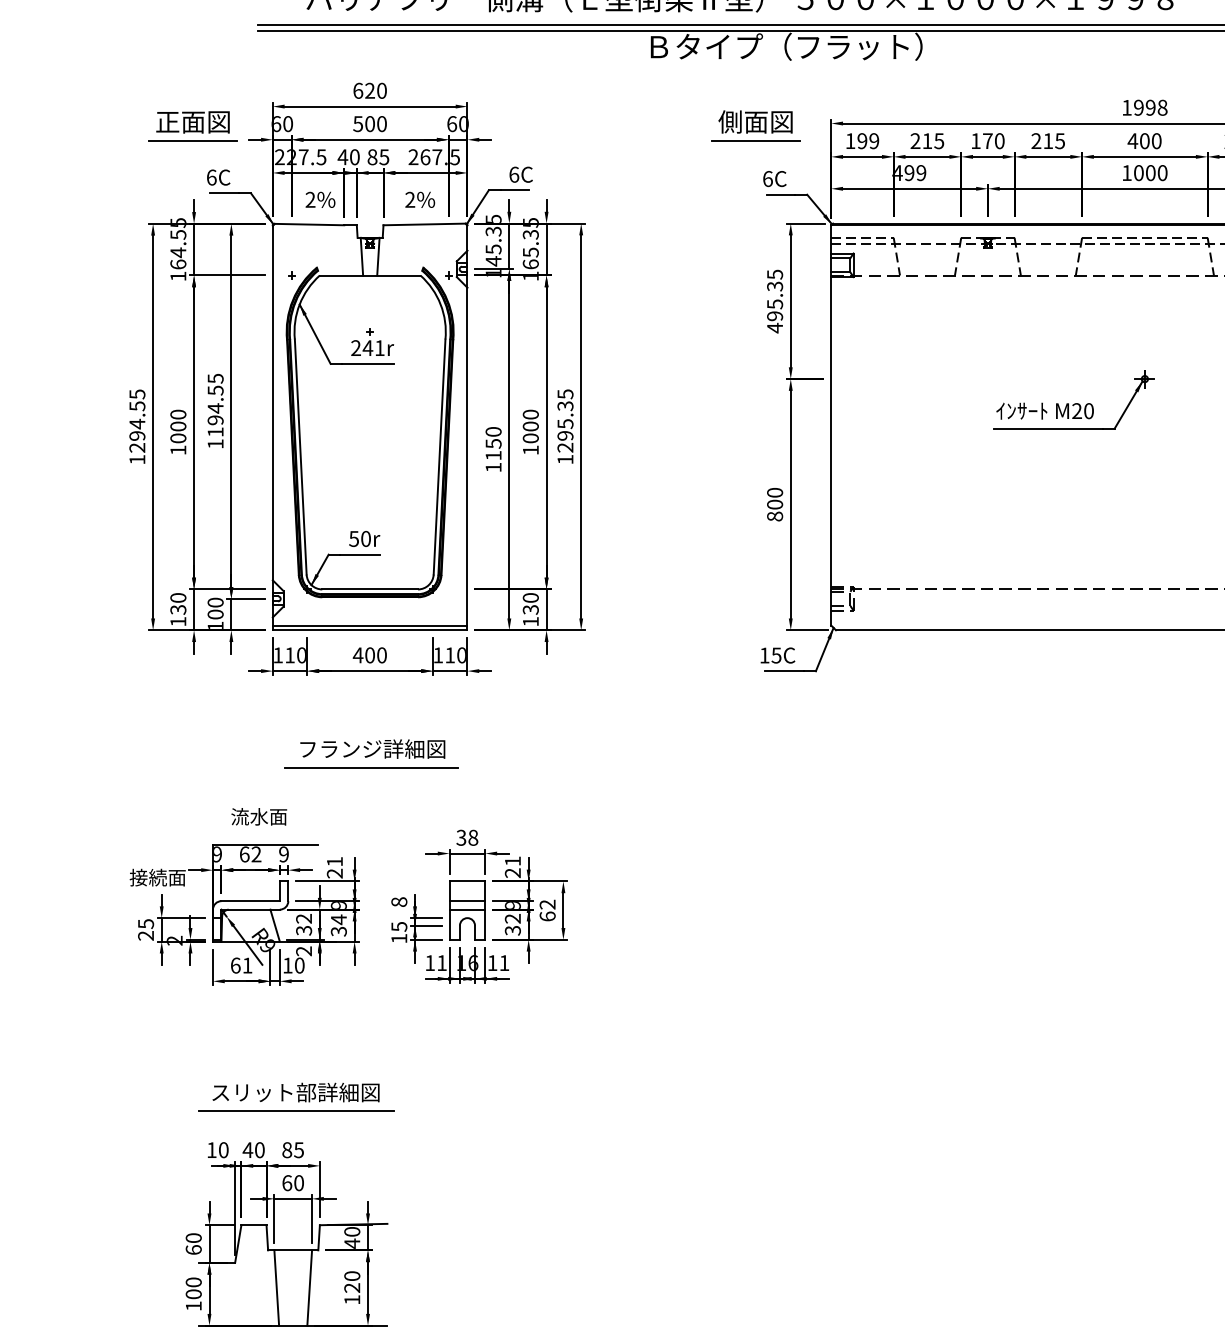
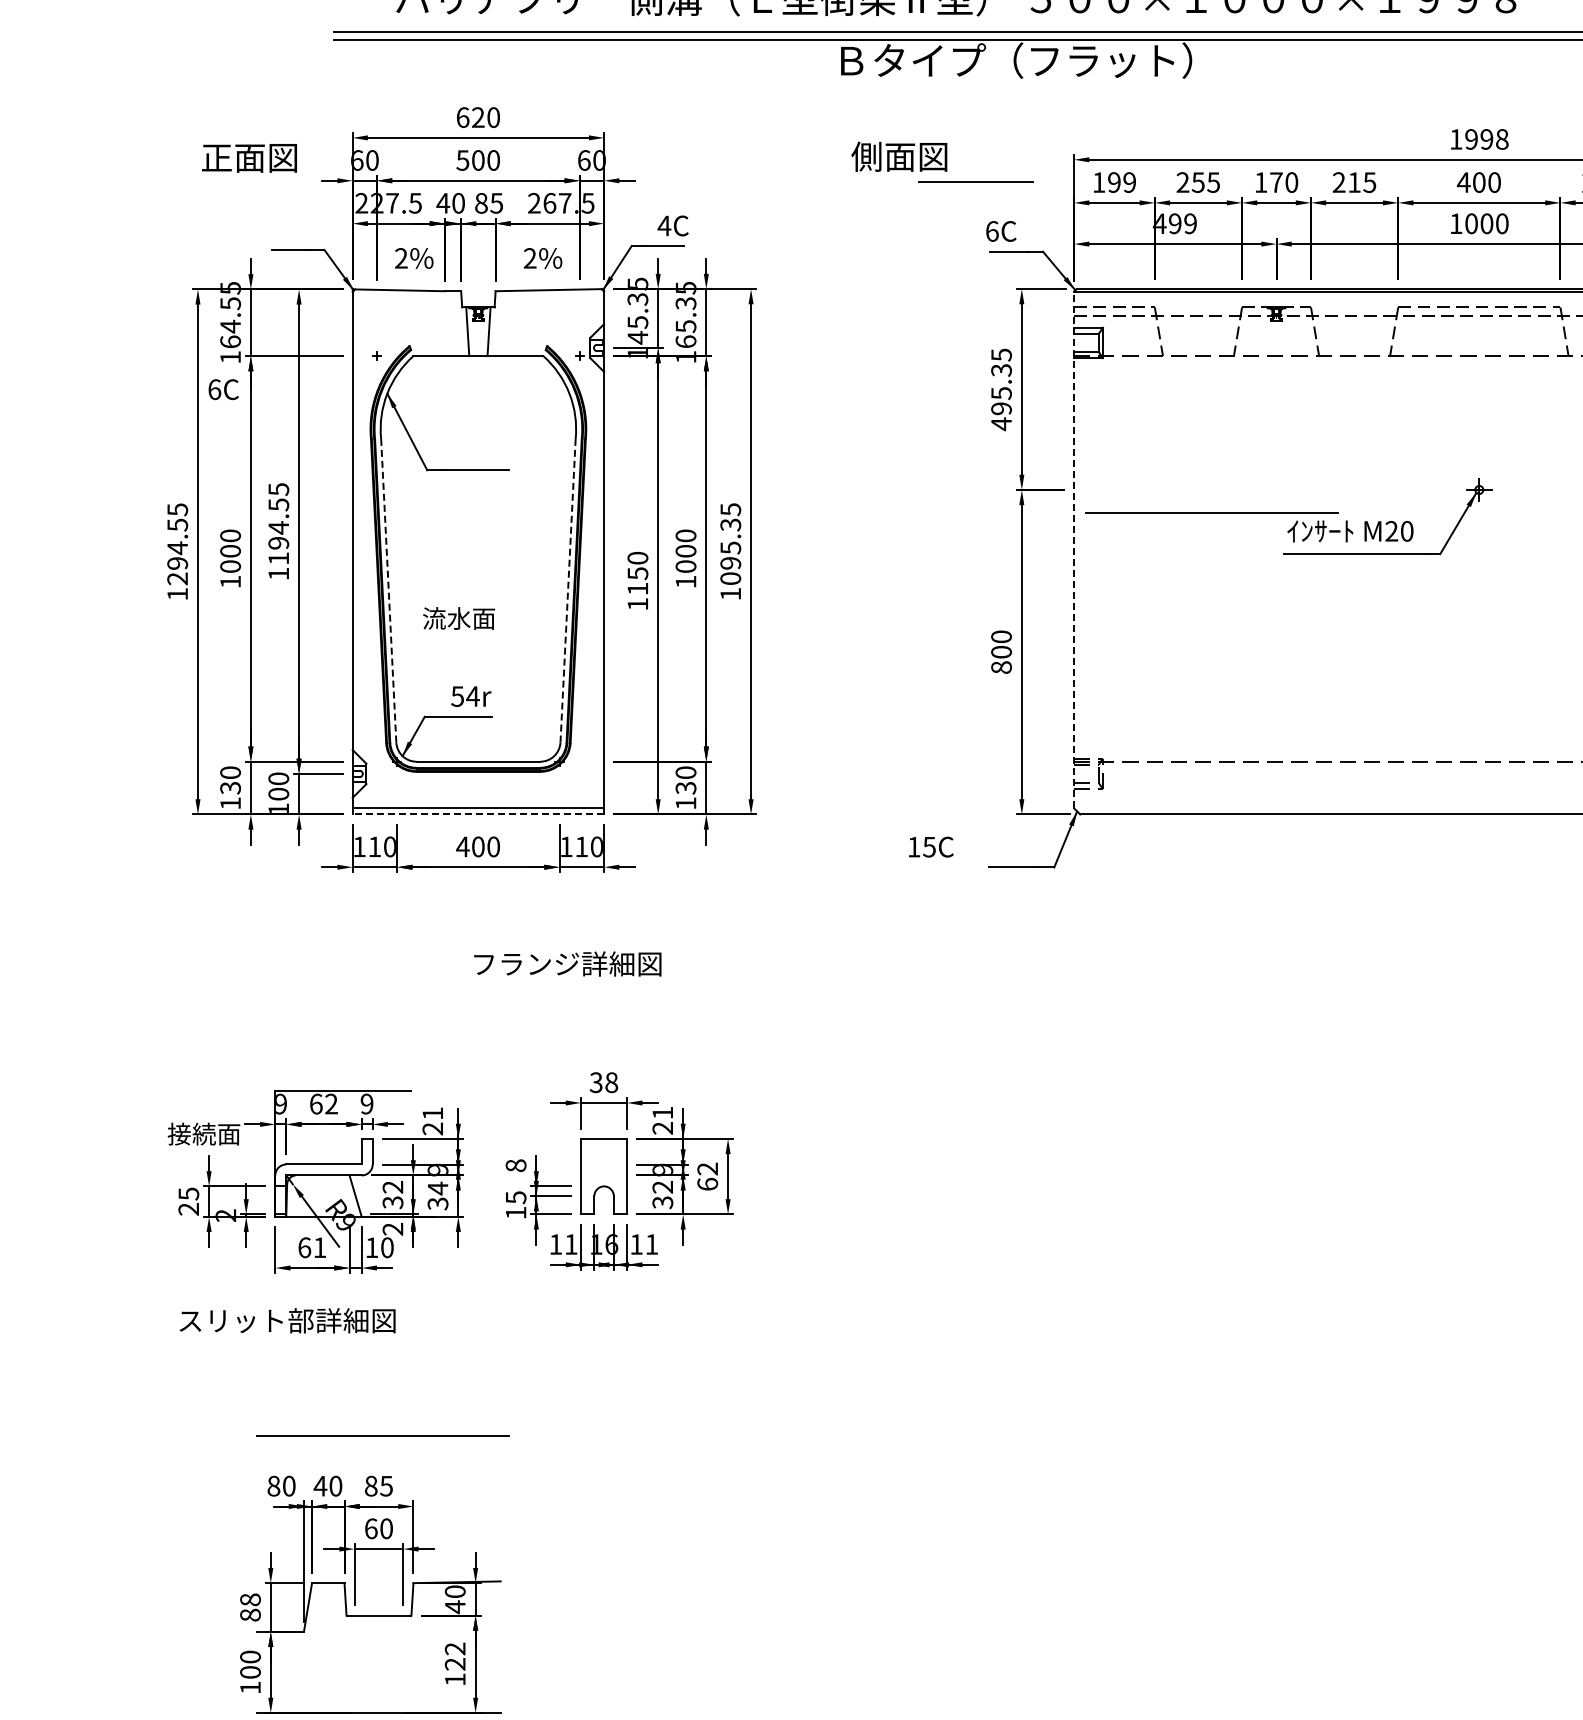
text: (755, 121) -> (899, 156), moved
line: (192, 140) -> (249, 181), removed
text: (926, 141) -> (1197, 182), 215 -> 255
text: (514, 174) -> (664, 225), 6C -> 4C
text: (218, 177) -> (223, 389), moved
part: (372, 342) -> (481, 442), removed
line: (937, 396) -> (1211, 512), added
line: (831, 425) -> (1074, 549), solid -> dashed
text: (565, 447) -> (730, 578), 1295.35 -> 1095.35
line: (300, 456) -> (388, 590), solid -> dashed
line: (439, 456) -> (568, 590), solid -> dashed
text: (365, 538) -> (472, 696), 50r -> 54r
line: (370, 630) -> (478, 814), solid -> dashed
text: (778, 655) -> (931, 846), moved
text: (372, 748) -> (567, 963), moved
line: (371, 767) -> (480, 991), removed
text: (259, 816) -> (459, 618), moved
line: (467, 901) -> (604, 1164), removed
line: (467, 909) -> (604, 1175), removed
text: (295, 1092) -> (287, 1320), moved
text: (211, 1149) -> (273, 1485), 10 -> 80
text: (193, 1244) -> (250, 1607), 60 -> 88
text: (352, 1275) -> (455, 1648), 120 -> 122
line: (276, 1287) -> (357, 1663), removed
line: (309, 1287) -> (400, 1663), removed

